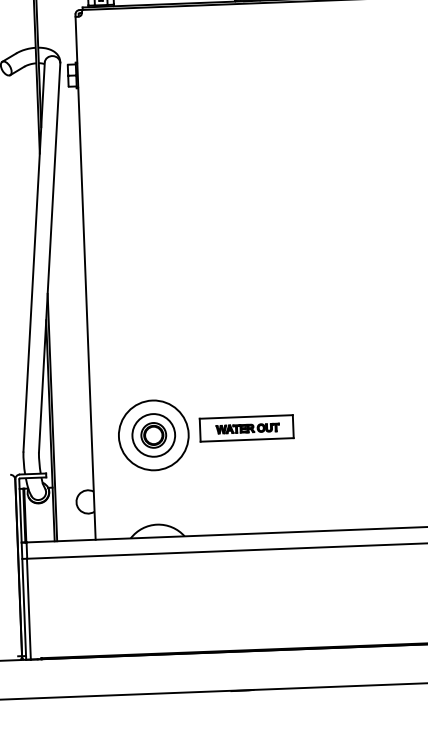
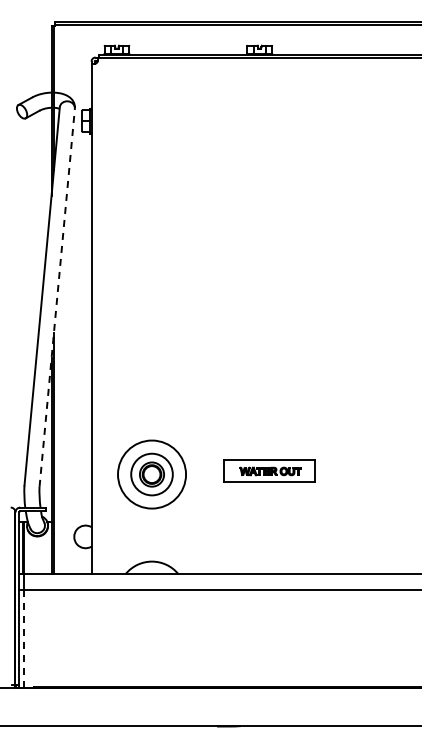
line: (49, 257) -> (57, 297), solid -> dashed
part: (246, 427) -> (269, 470), moved
line: (28, 608) -> (23, 638), solid -> dashed

